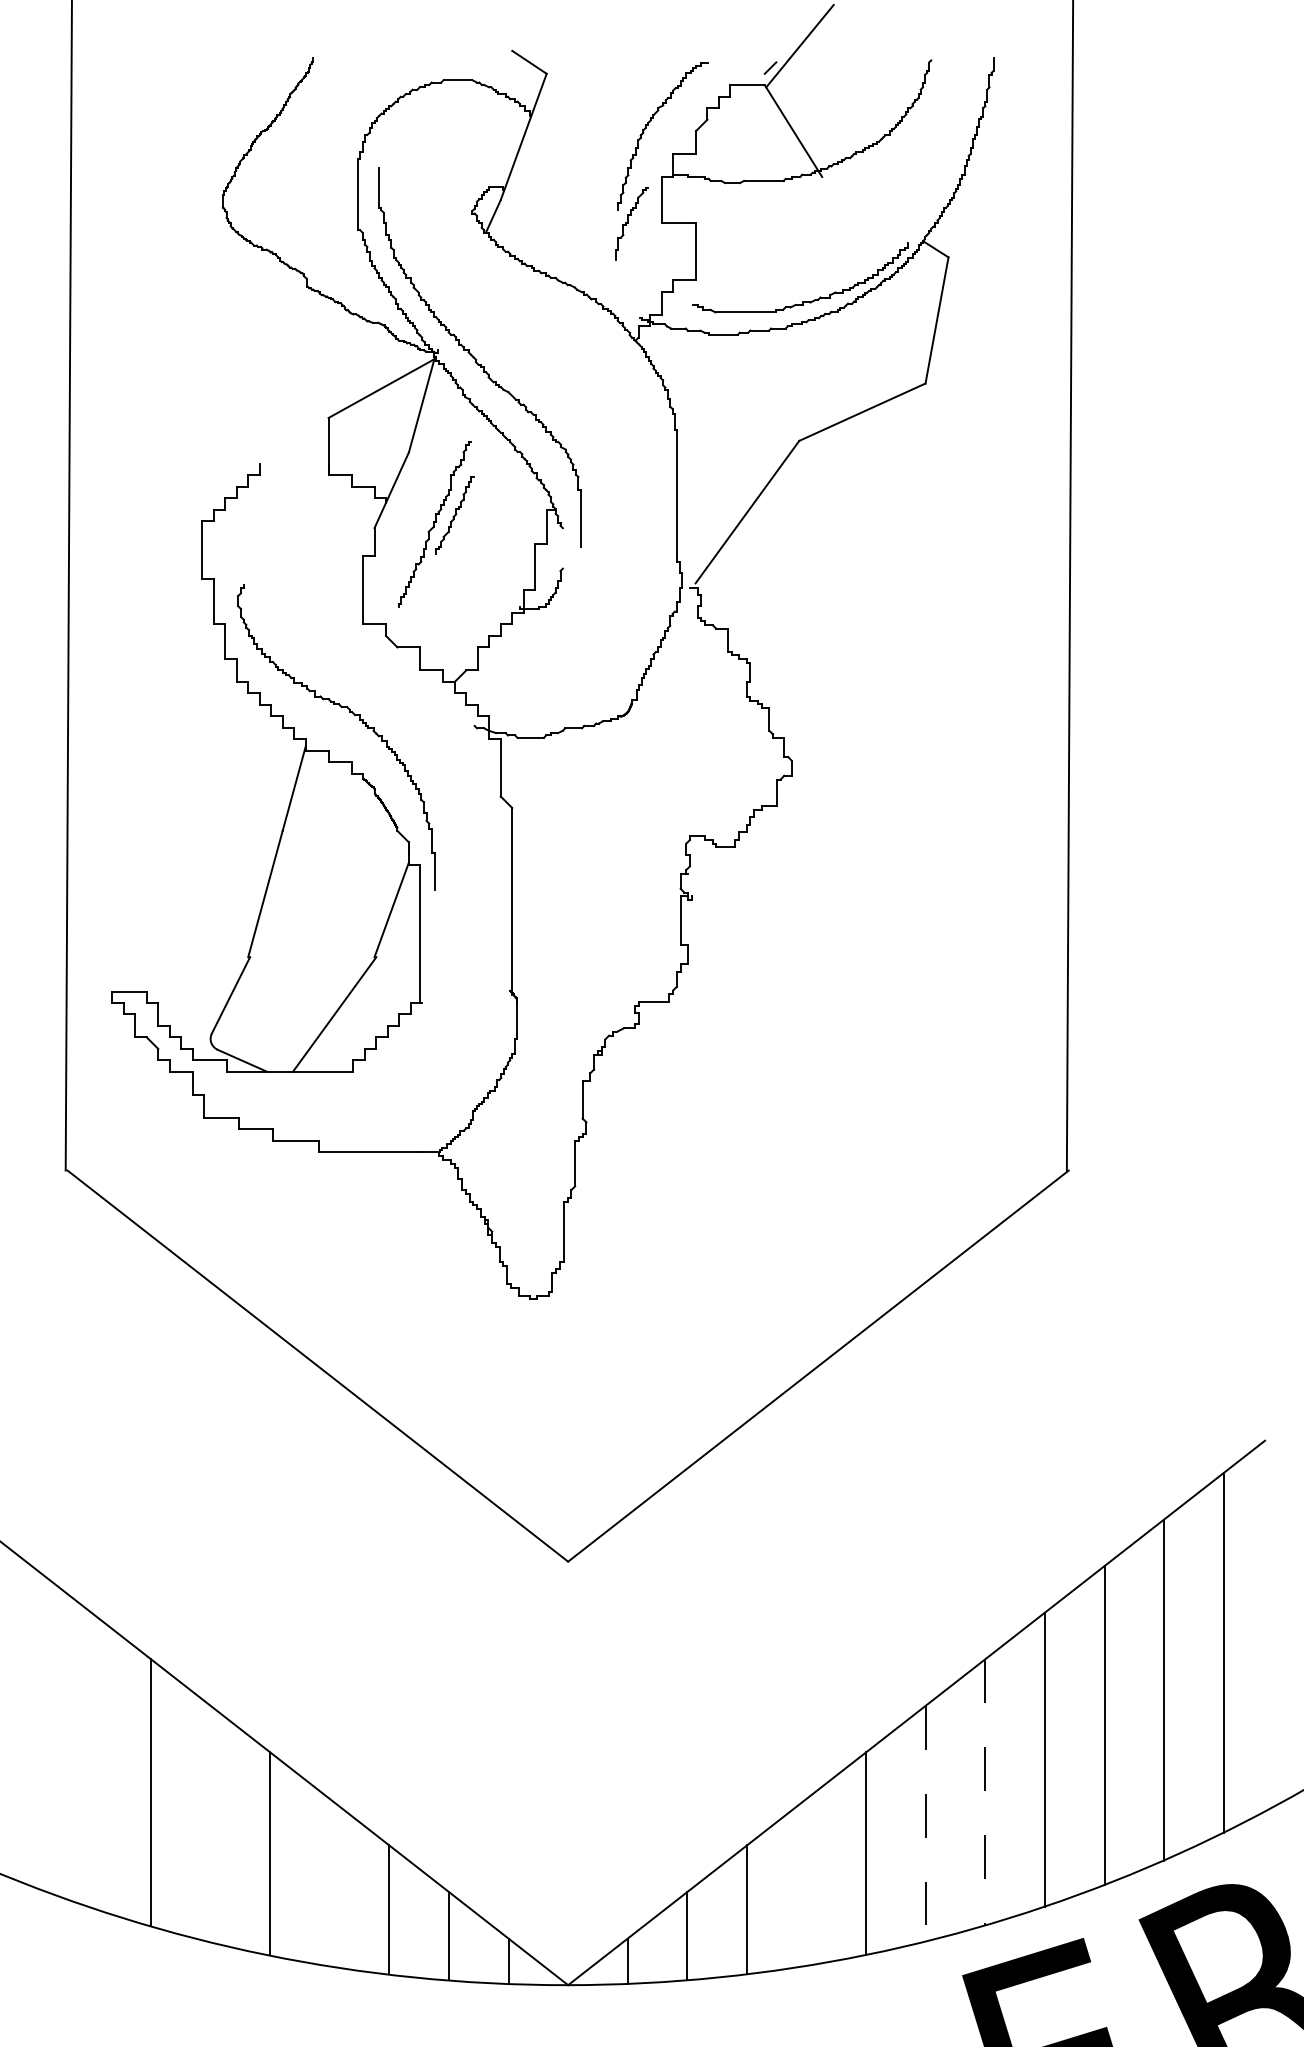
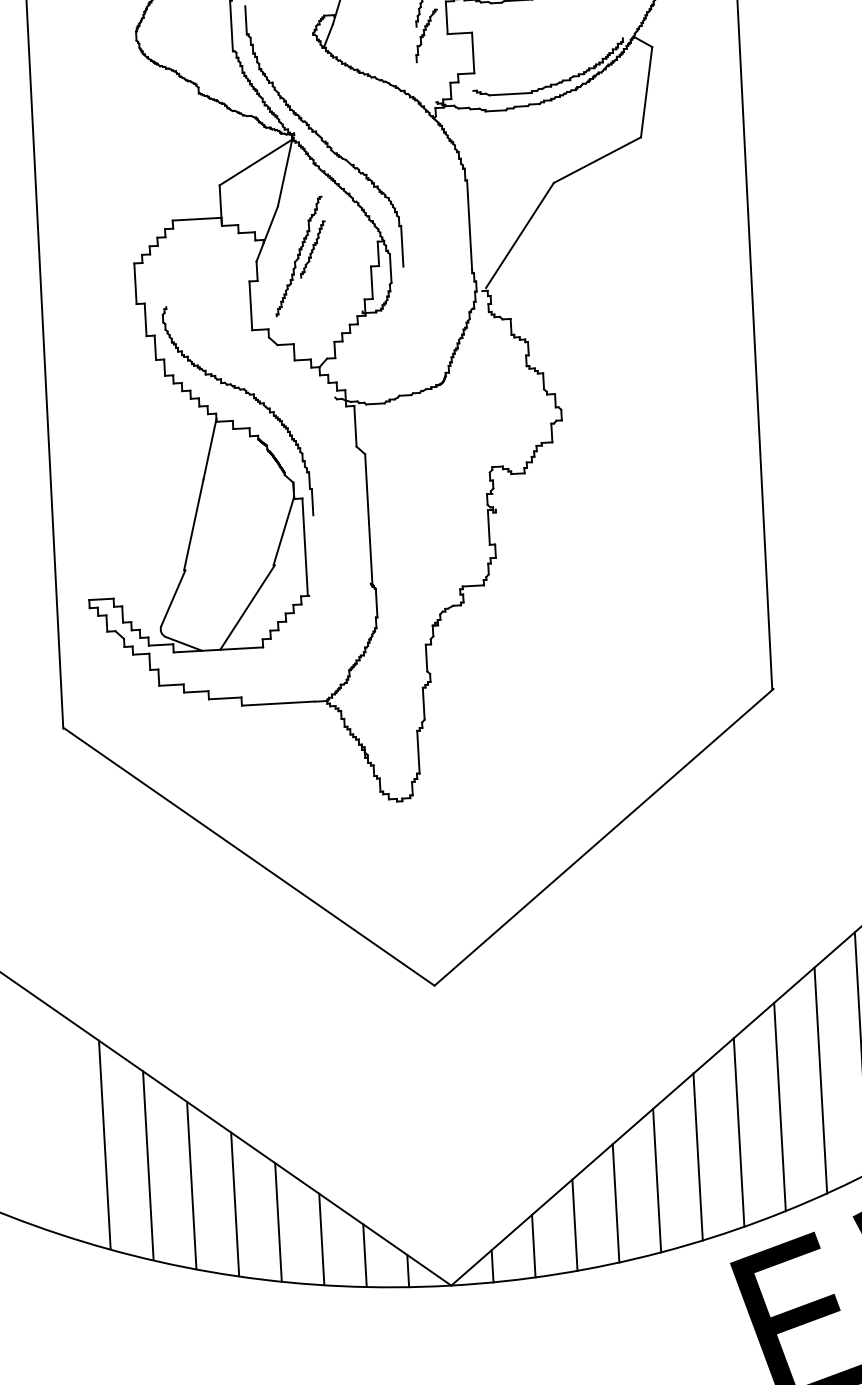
line: (293, 463) -> (196, 218), added
line: (562, 548) -> (390, 268), added
line: (91, 1759) -> (104, 1144), added
line: (985, 1792) -> (739, 1132), dashed -> solid
line: (210, 1823) -> (191, 1185), added
line: (925, 1823) -> (697, 1156), dashed -> solid
line: (329, 1881) -> (278, 1221), added
line: (806, 1881) -> (616, 1202), added

